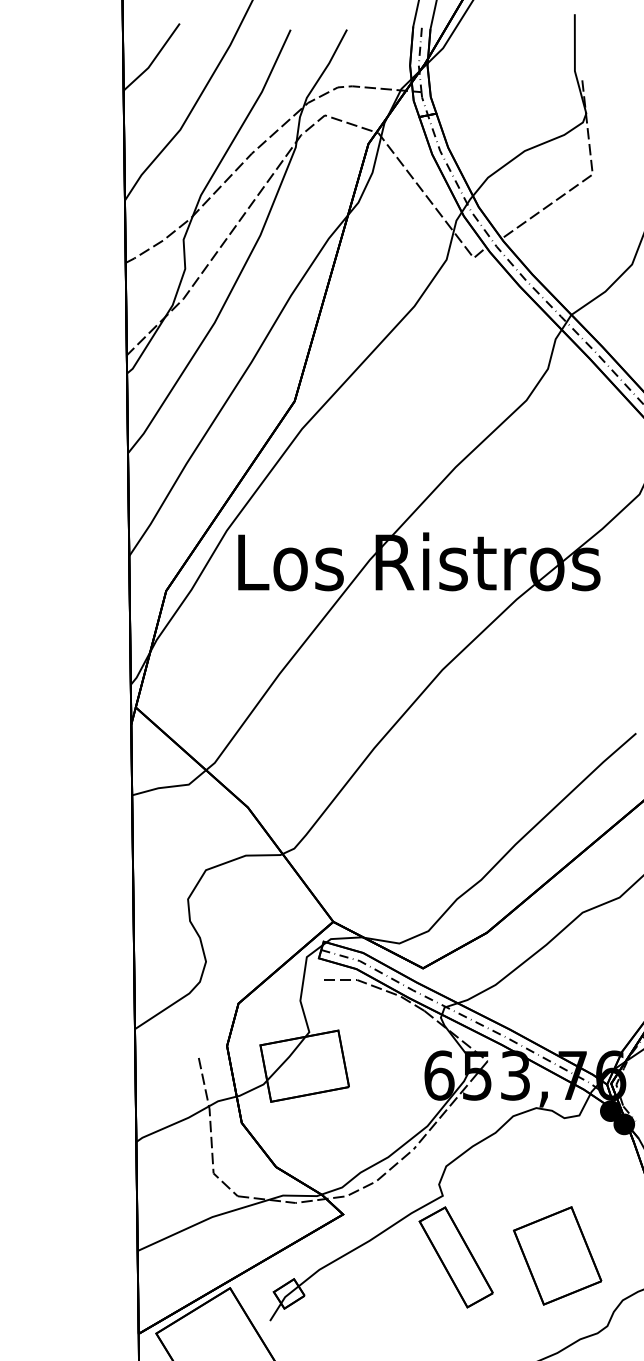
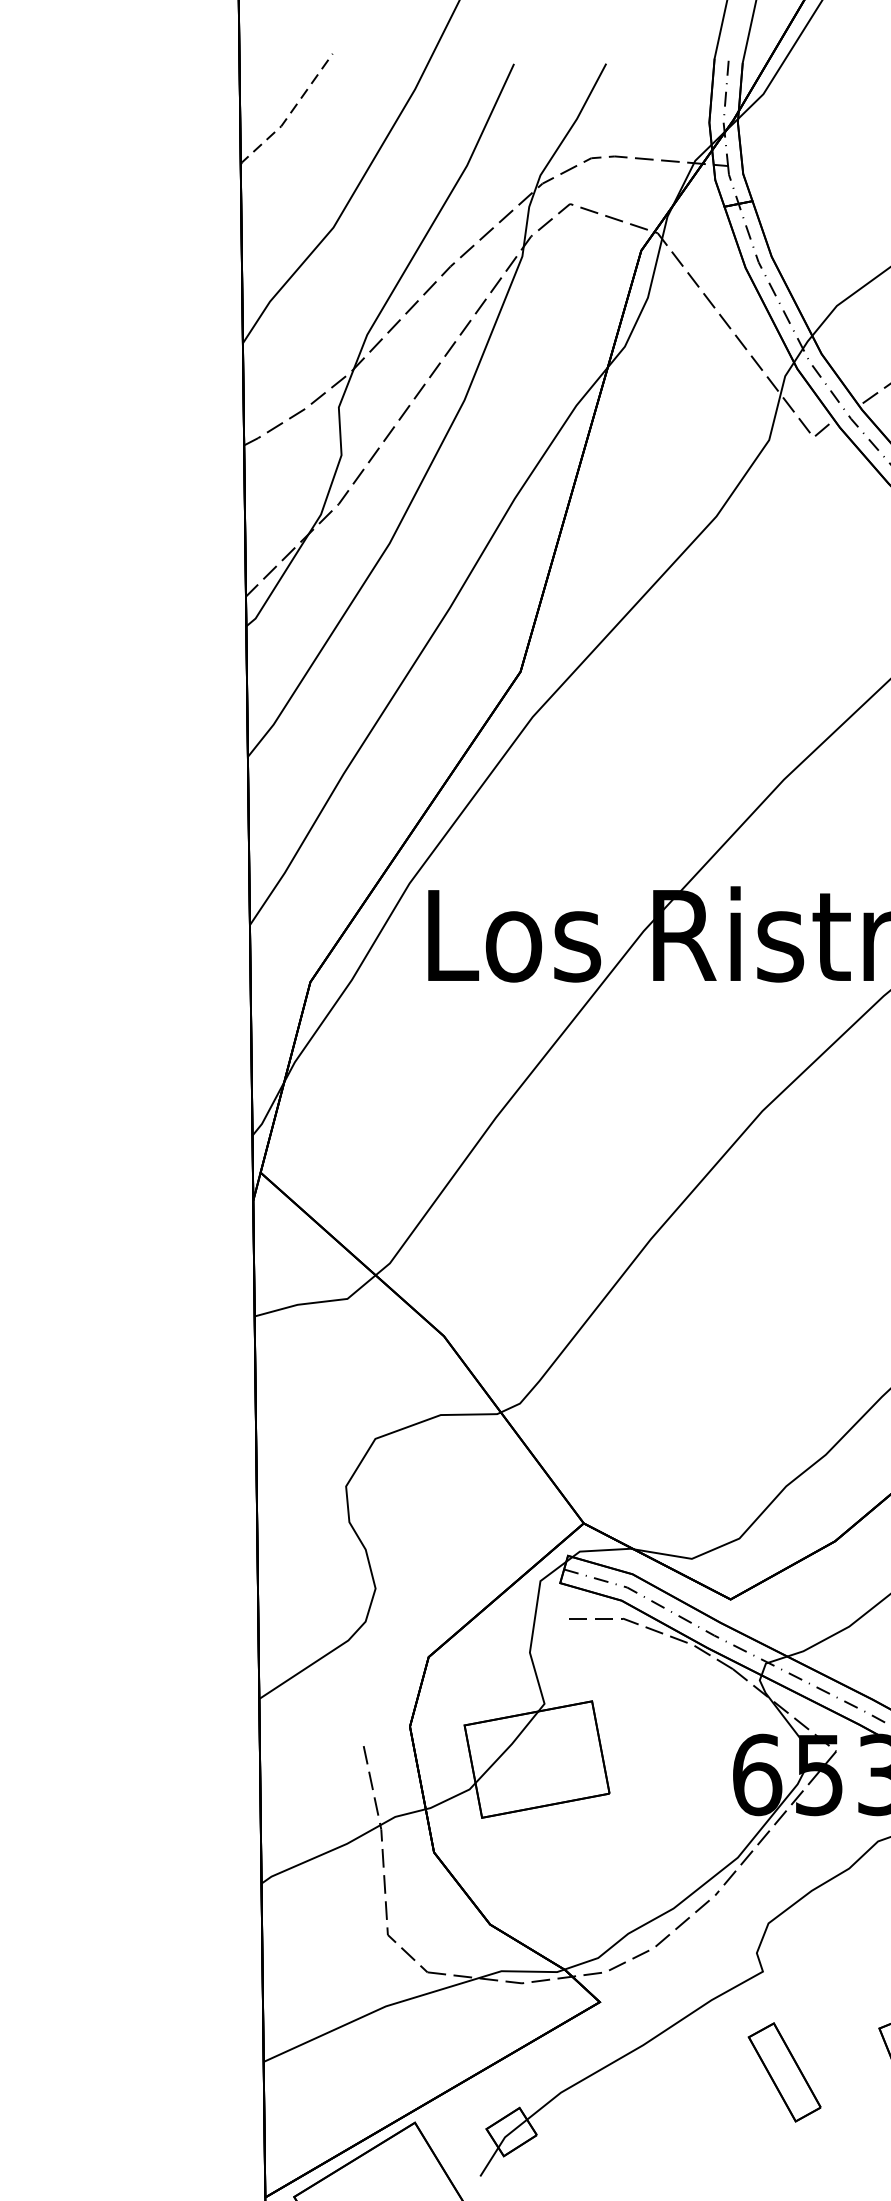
line: (153, 60) -> (289, 114), solid -> dashed
part: (455, 1257) -> (783, 2072), size x0.6

